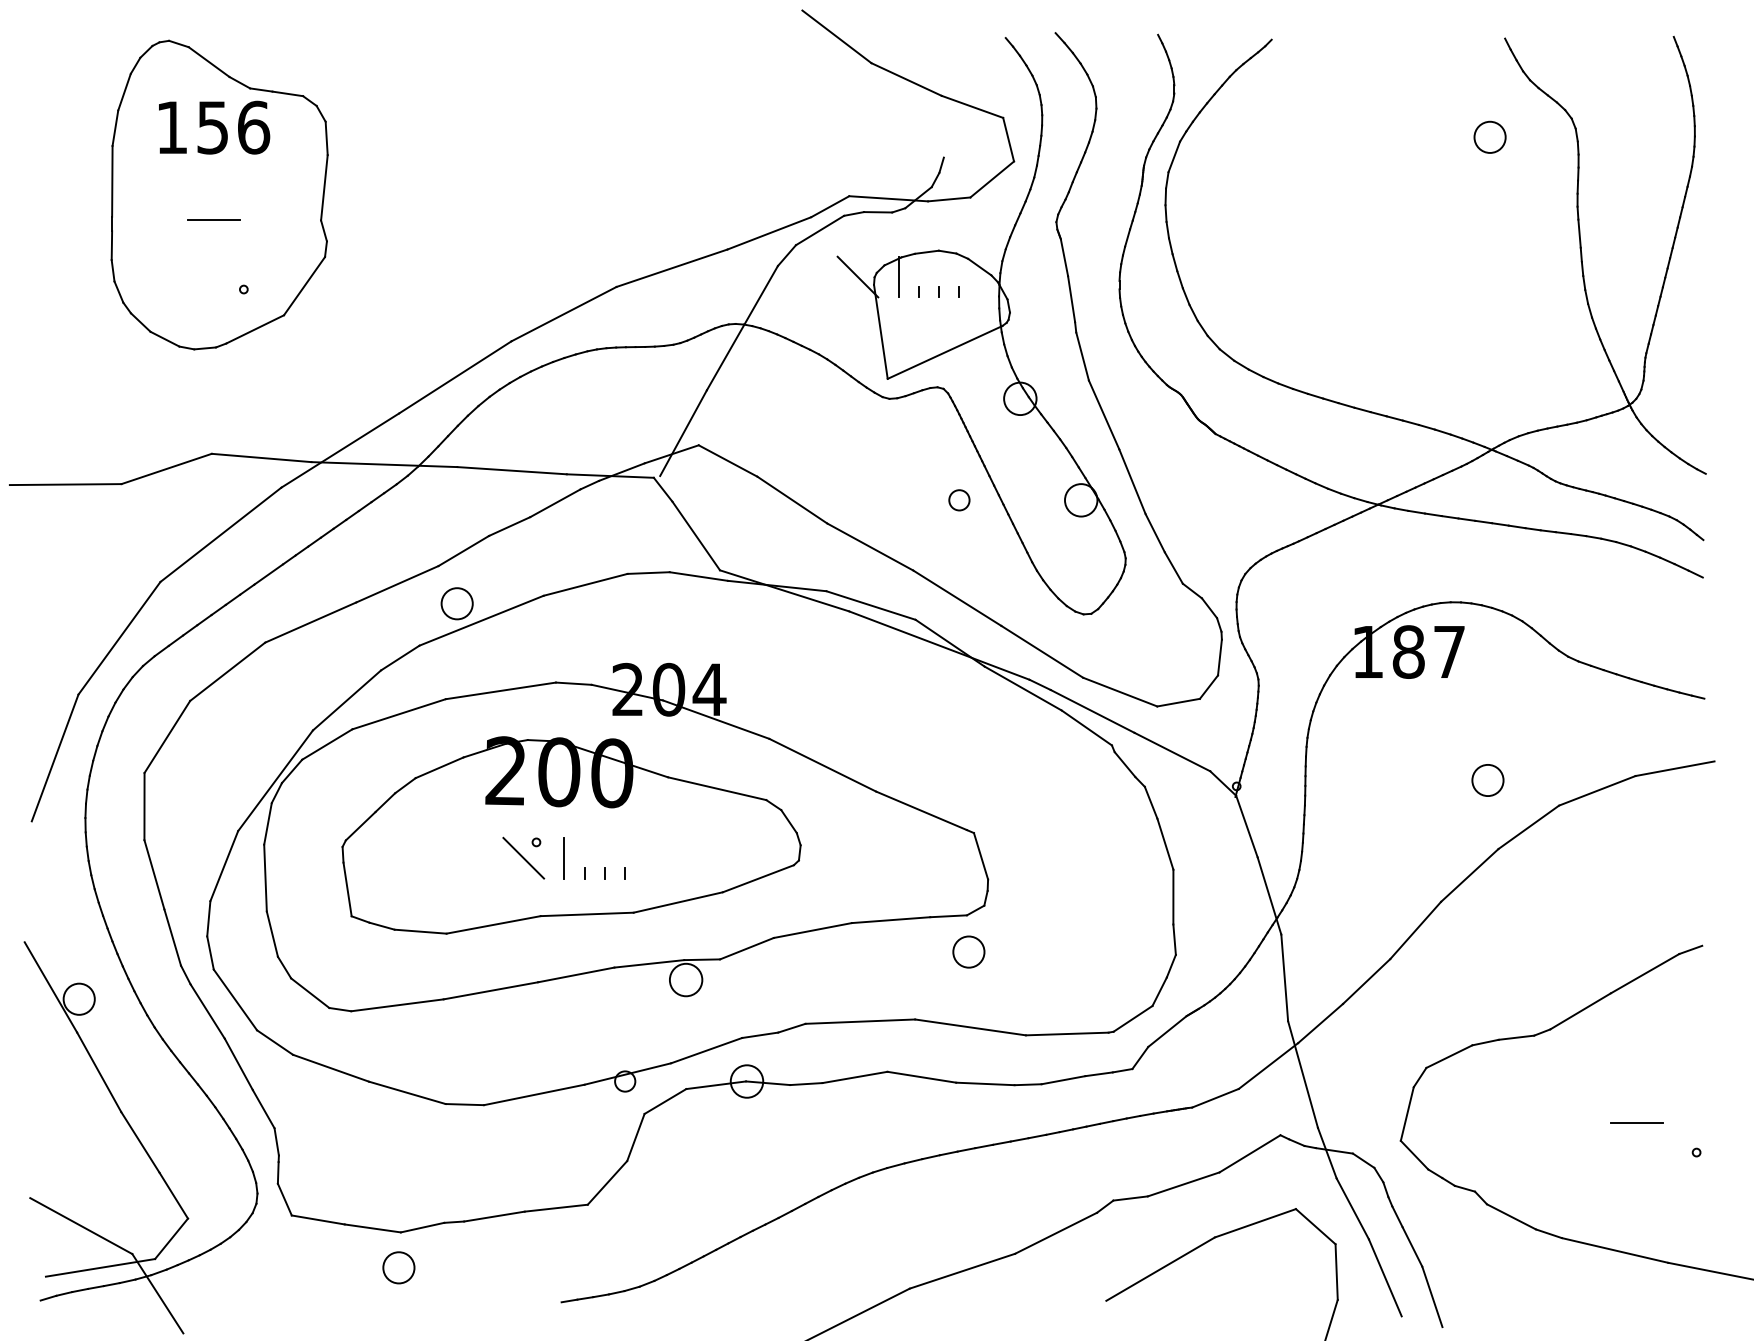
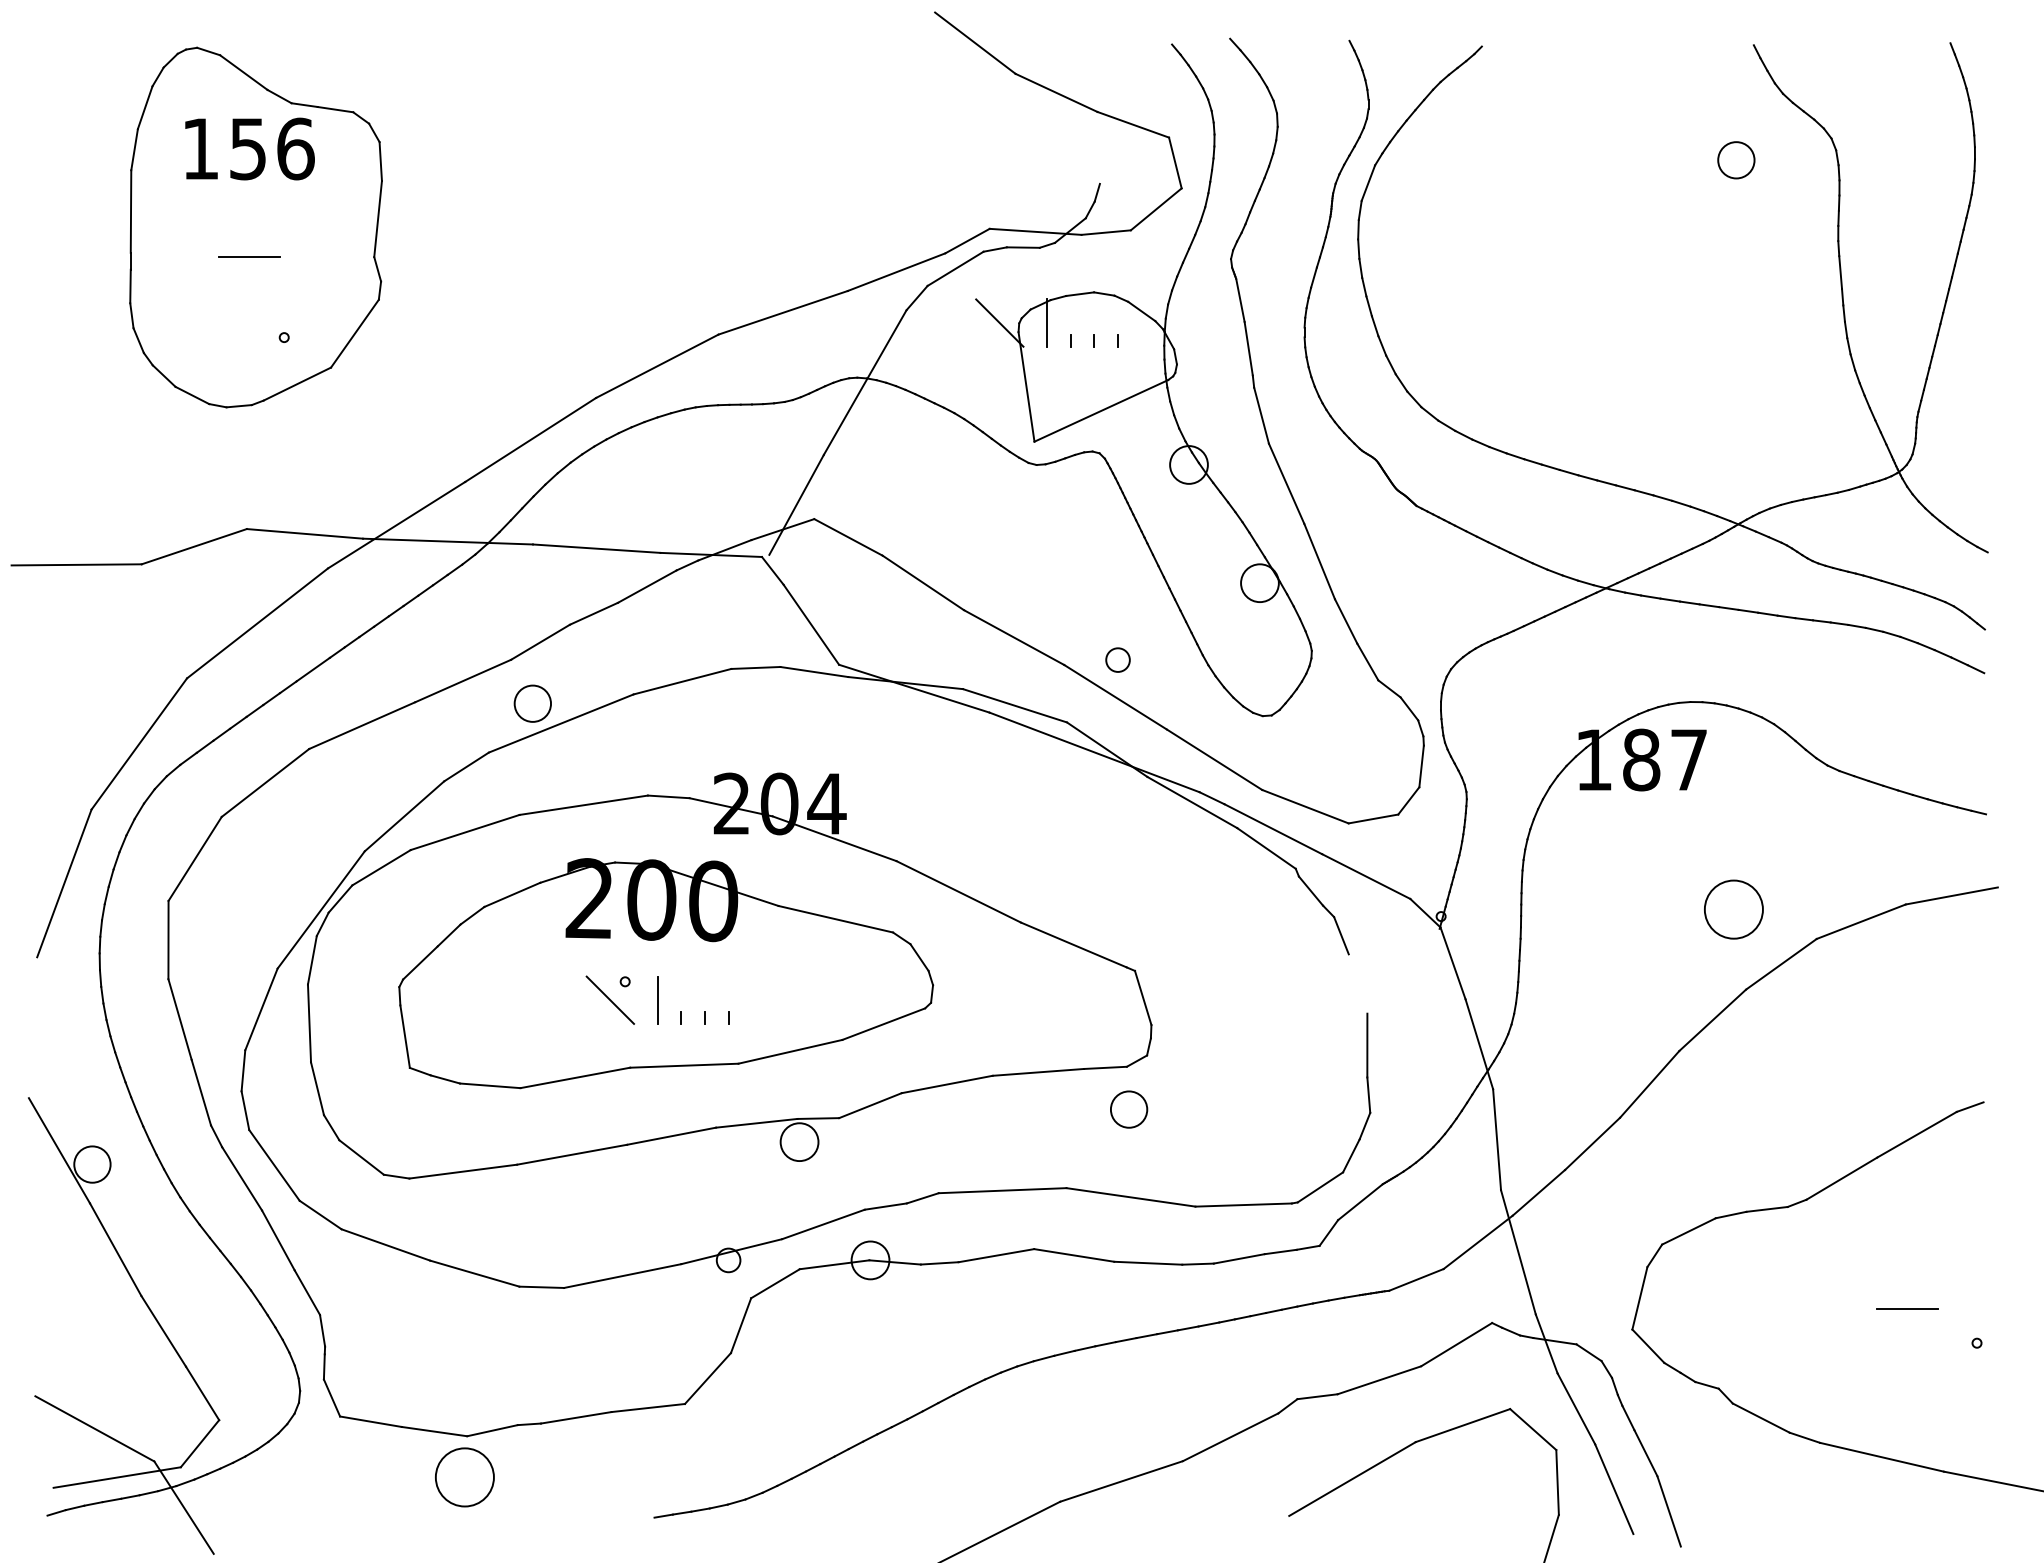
circle: (959, 500) -> (1118, 660), moved
circle: (1487, 780) -> (1733, 909), size x1.6
line: (1165, 843) -> (1358, 983), removed
circle: (398, 1267) -> (464, 1477), size x1.6

